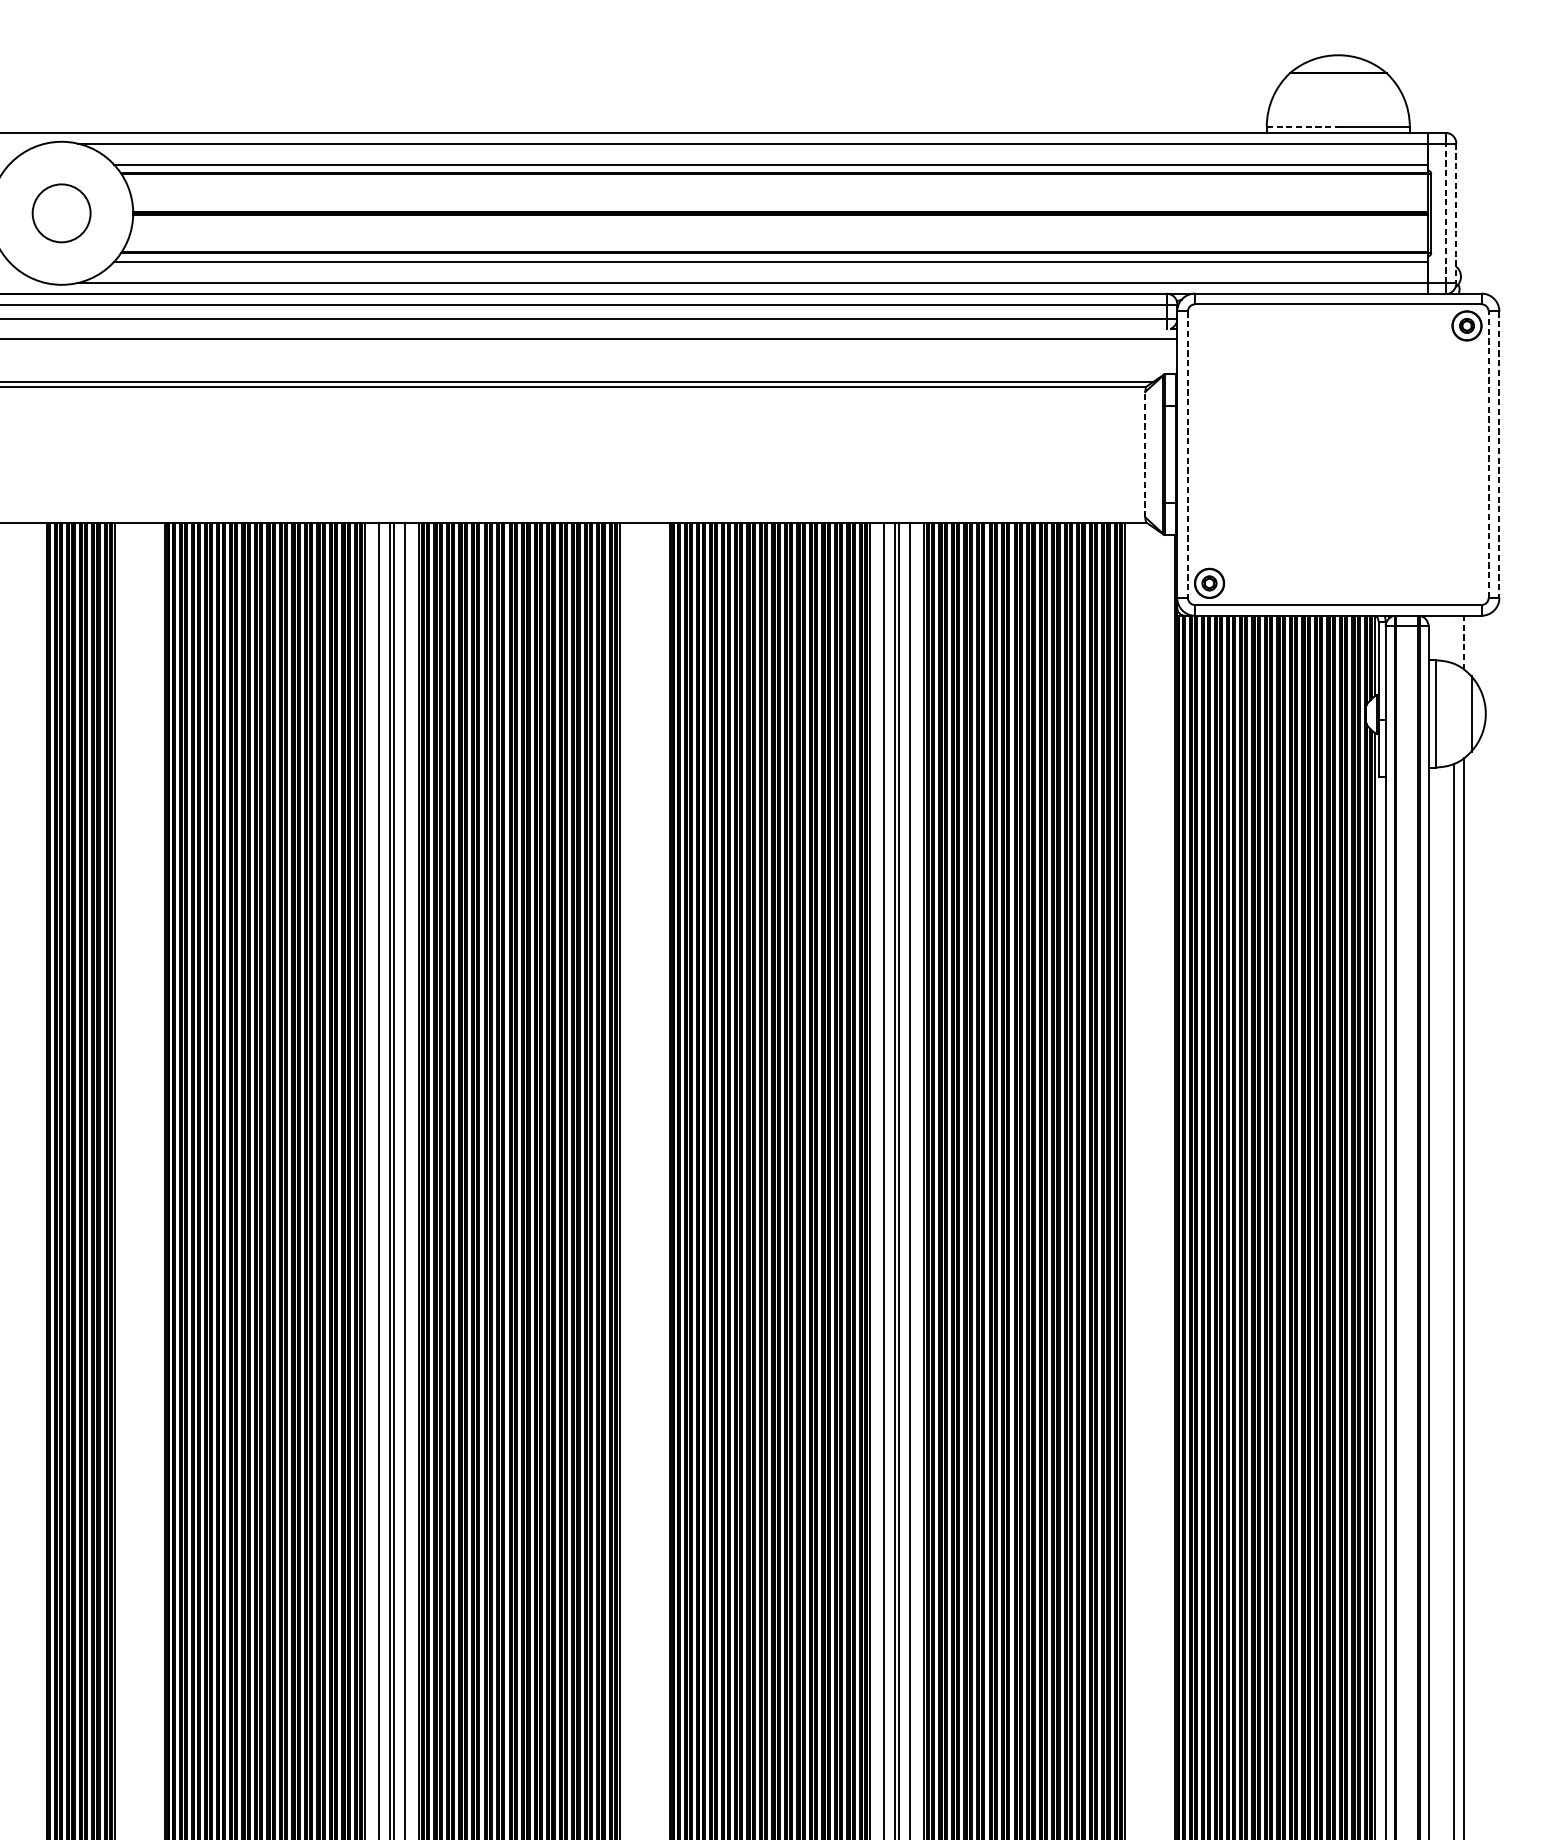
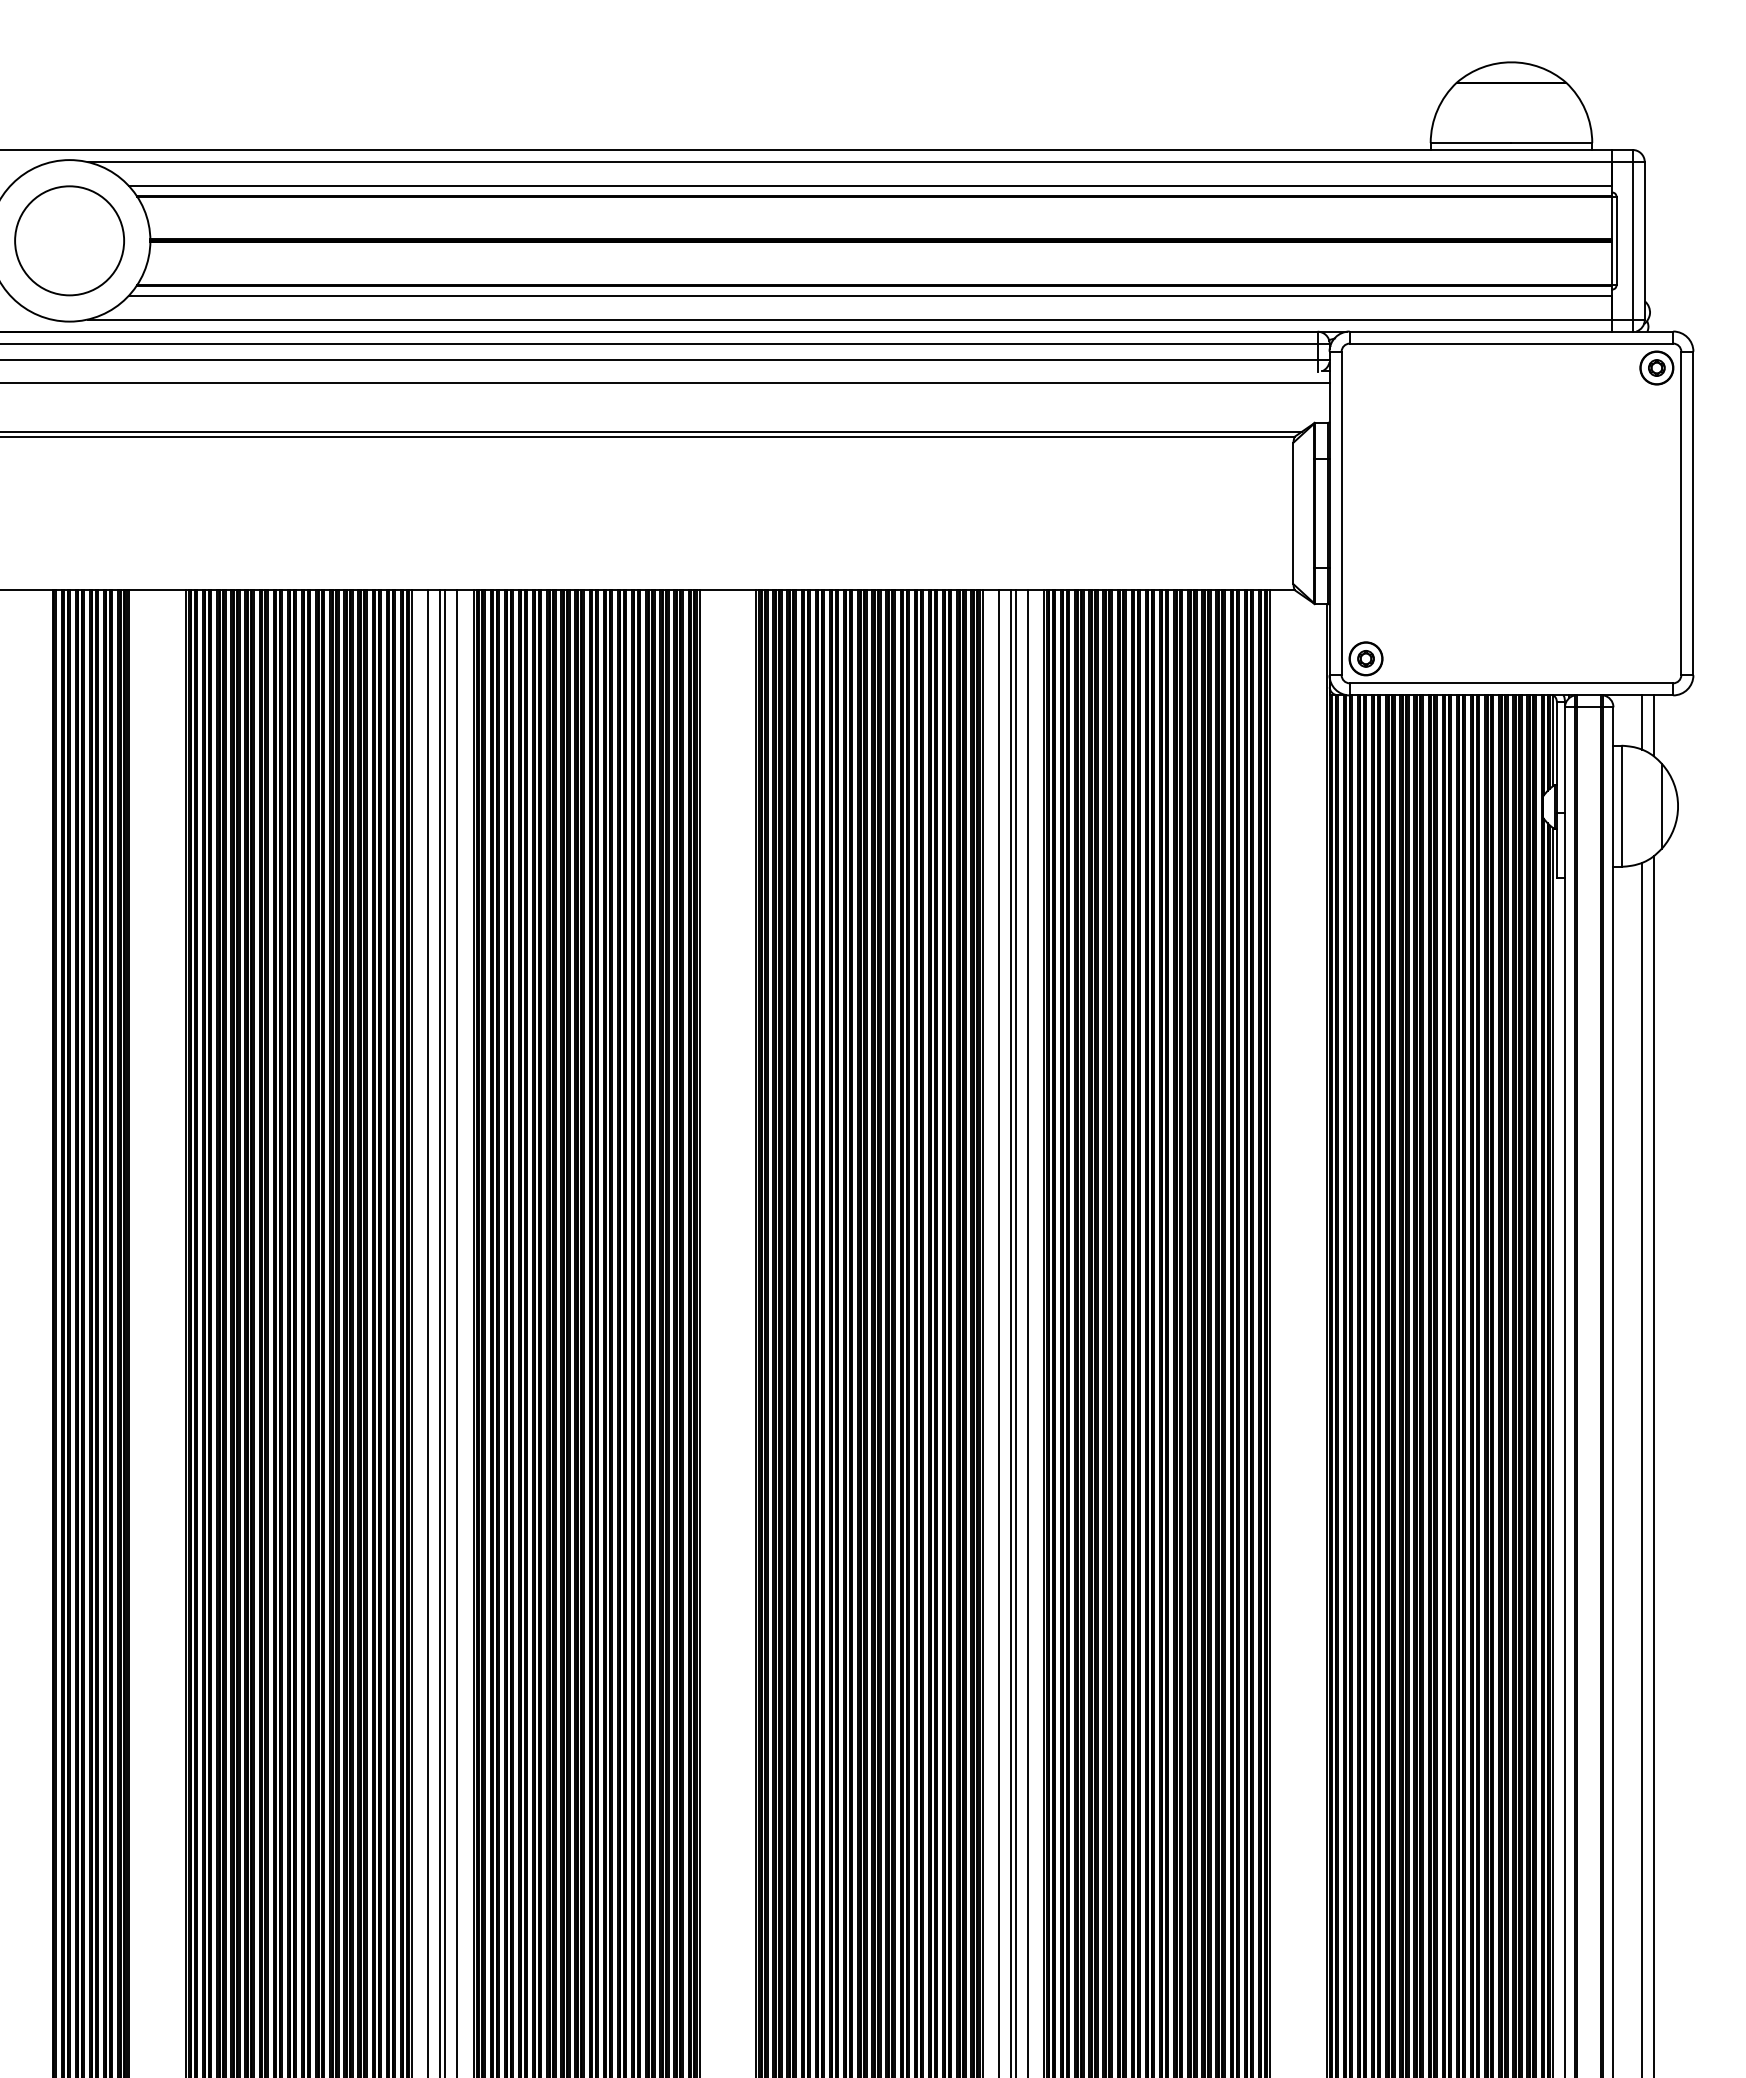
line: (1302, 127) -> (1471, 143), dashed -> solid
circle: (61, 213) -> (69, 240), size x1.67
line: (1445, 213) -> (1632, 241), dashed -> solid
line: (1456, 213) -> (1644, 241), dashed -> solid
line: (1145, 454) -> (1293, 513), dashed -> solid
line: (1187, 454) -> (1341, 513), dashed -> solid
line: (1488, 454) -> (1681, 513), dashed -> solid
line: (1499, 454) -> (1693, 513), dashed -> solid
line: (1453, 639) -> (1641, 722), added
line: (1464, 642) -> (1653, 725), dashed -> solid

